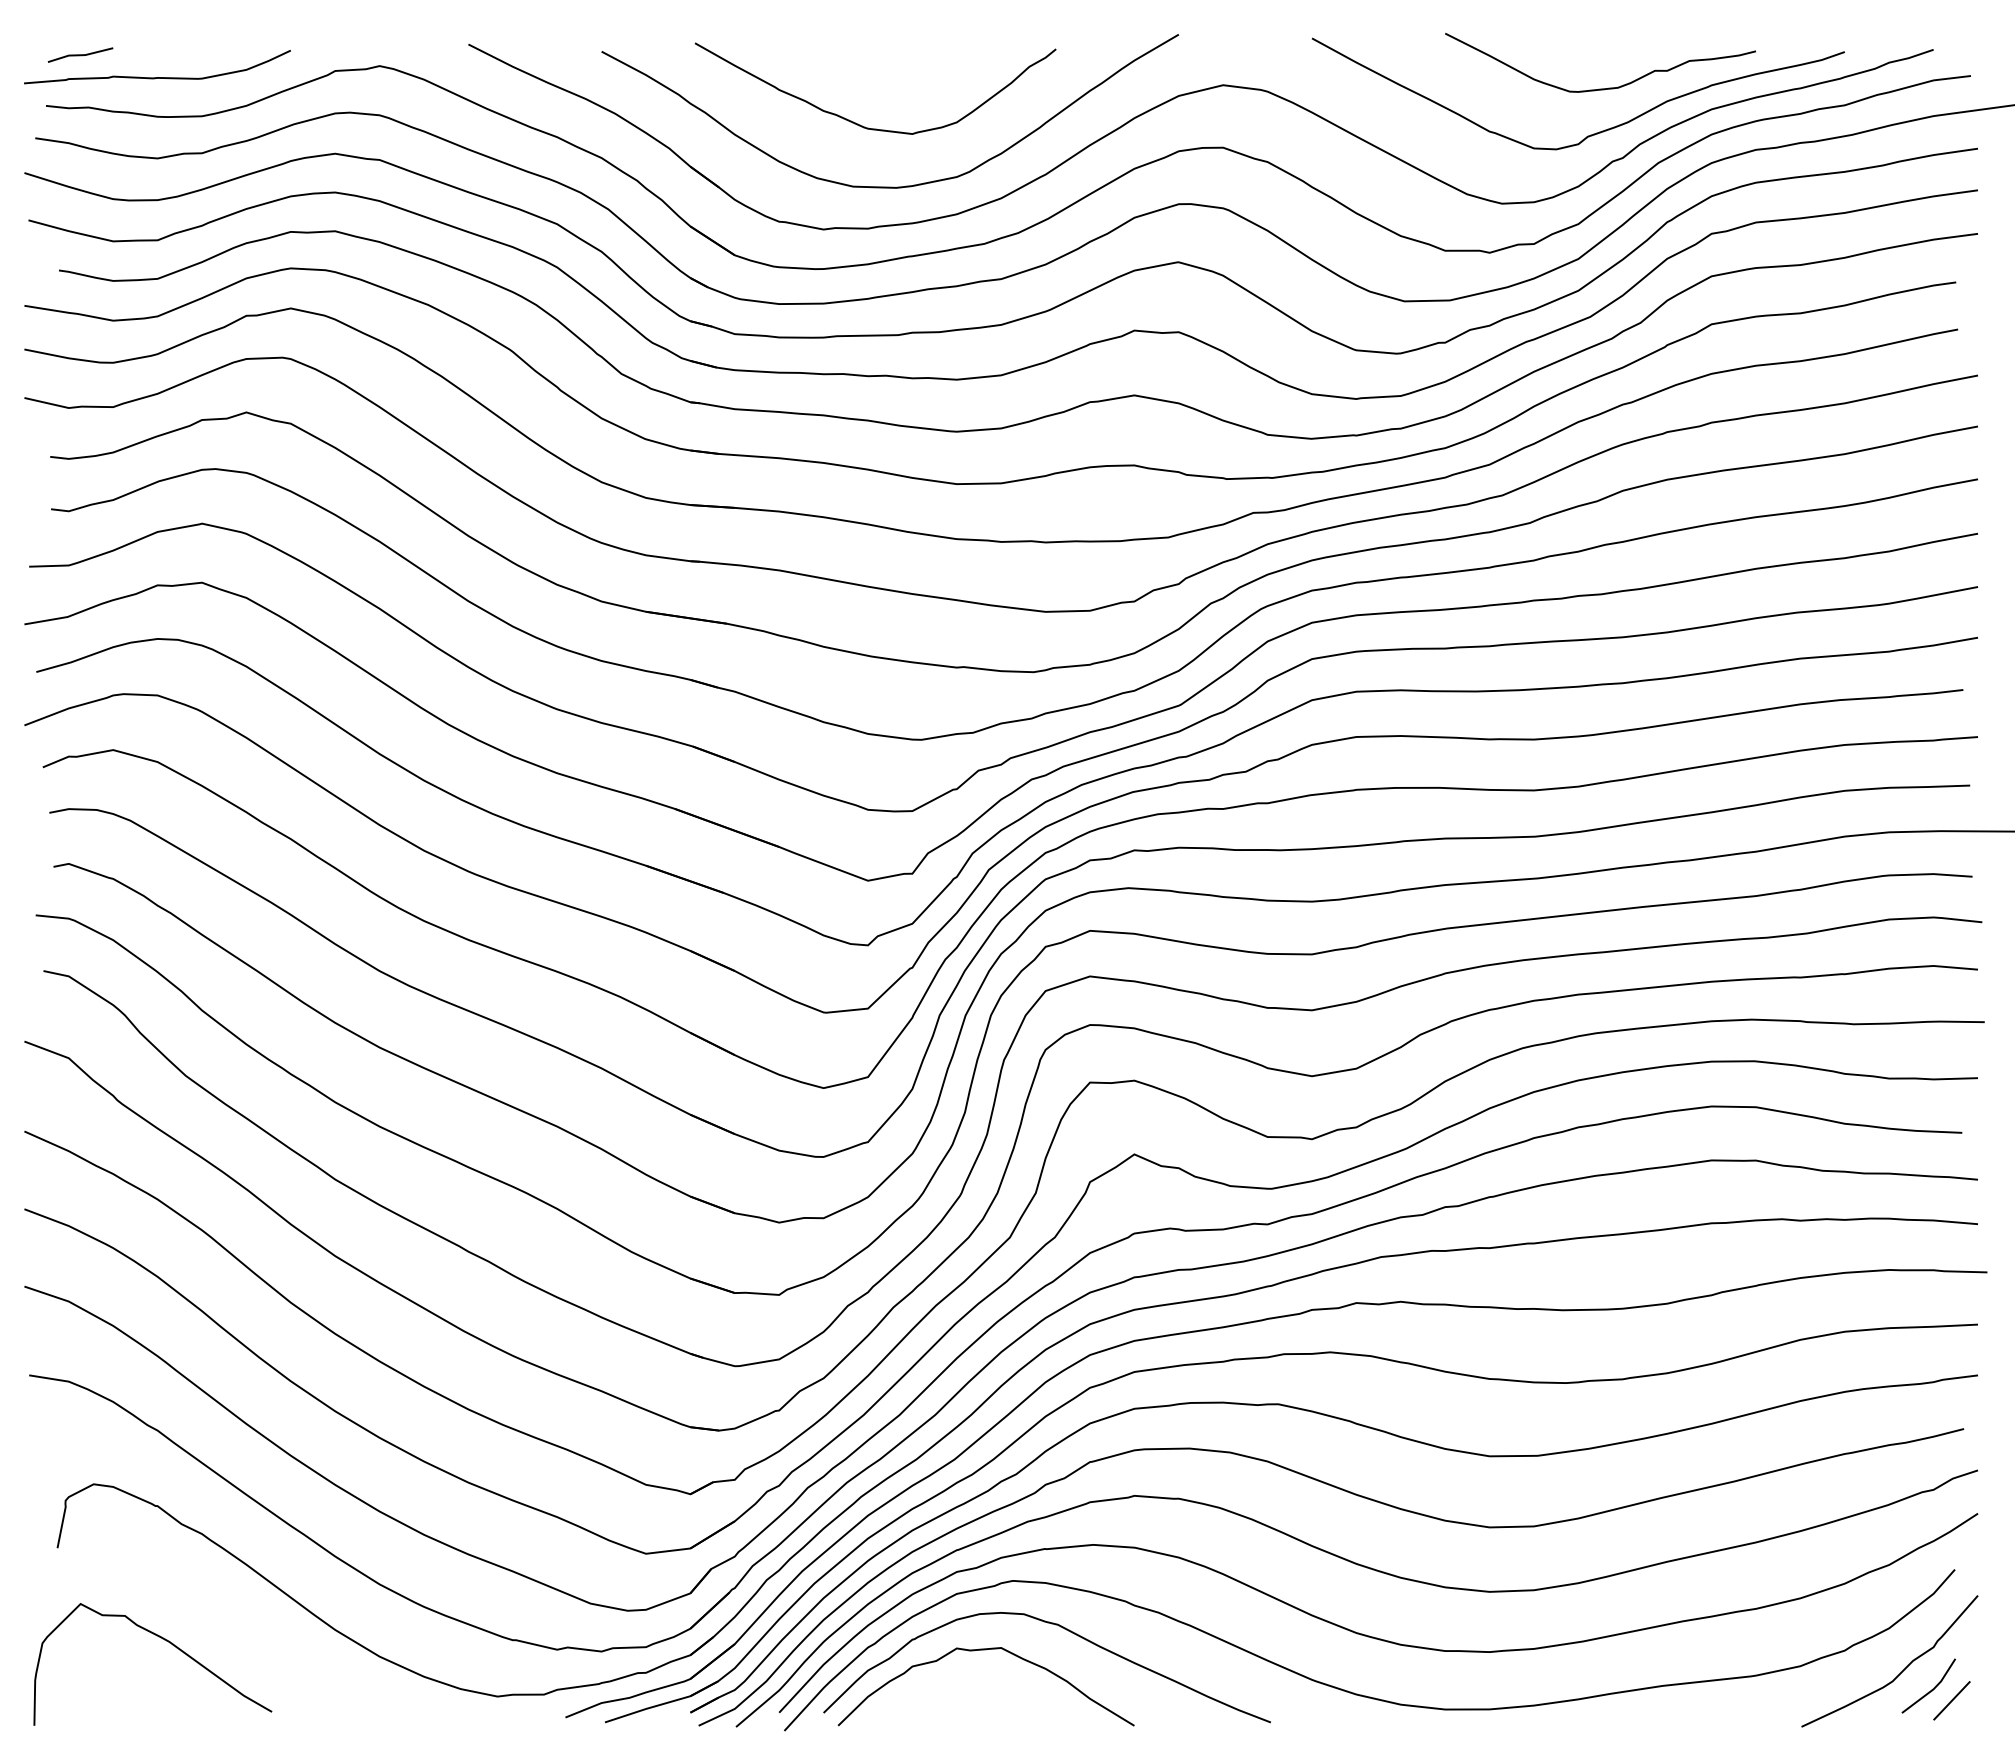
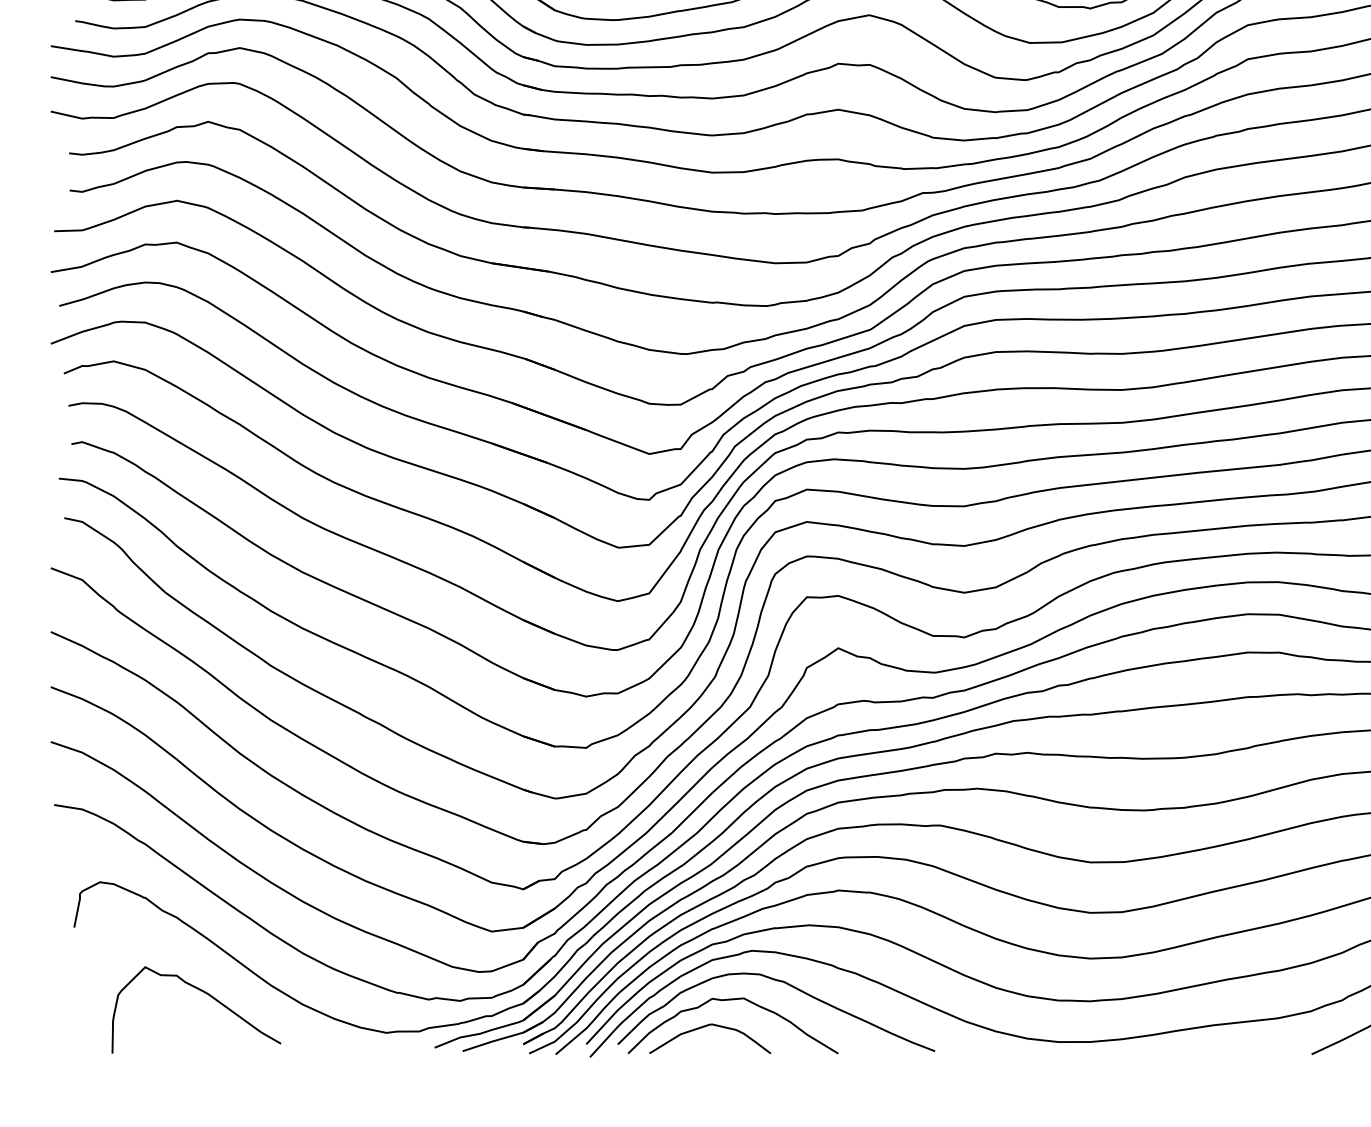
curve: (164, 1640) -> (204, 993), moved
curve: (949, 1687) -> (707, 1026), added

